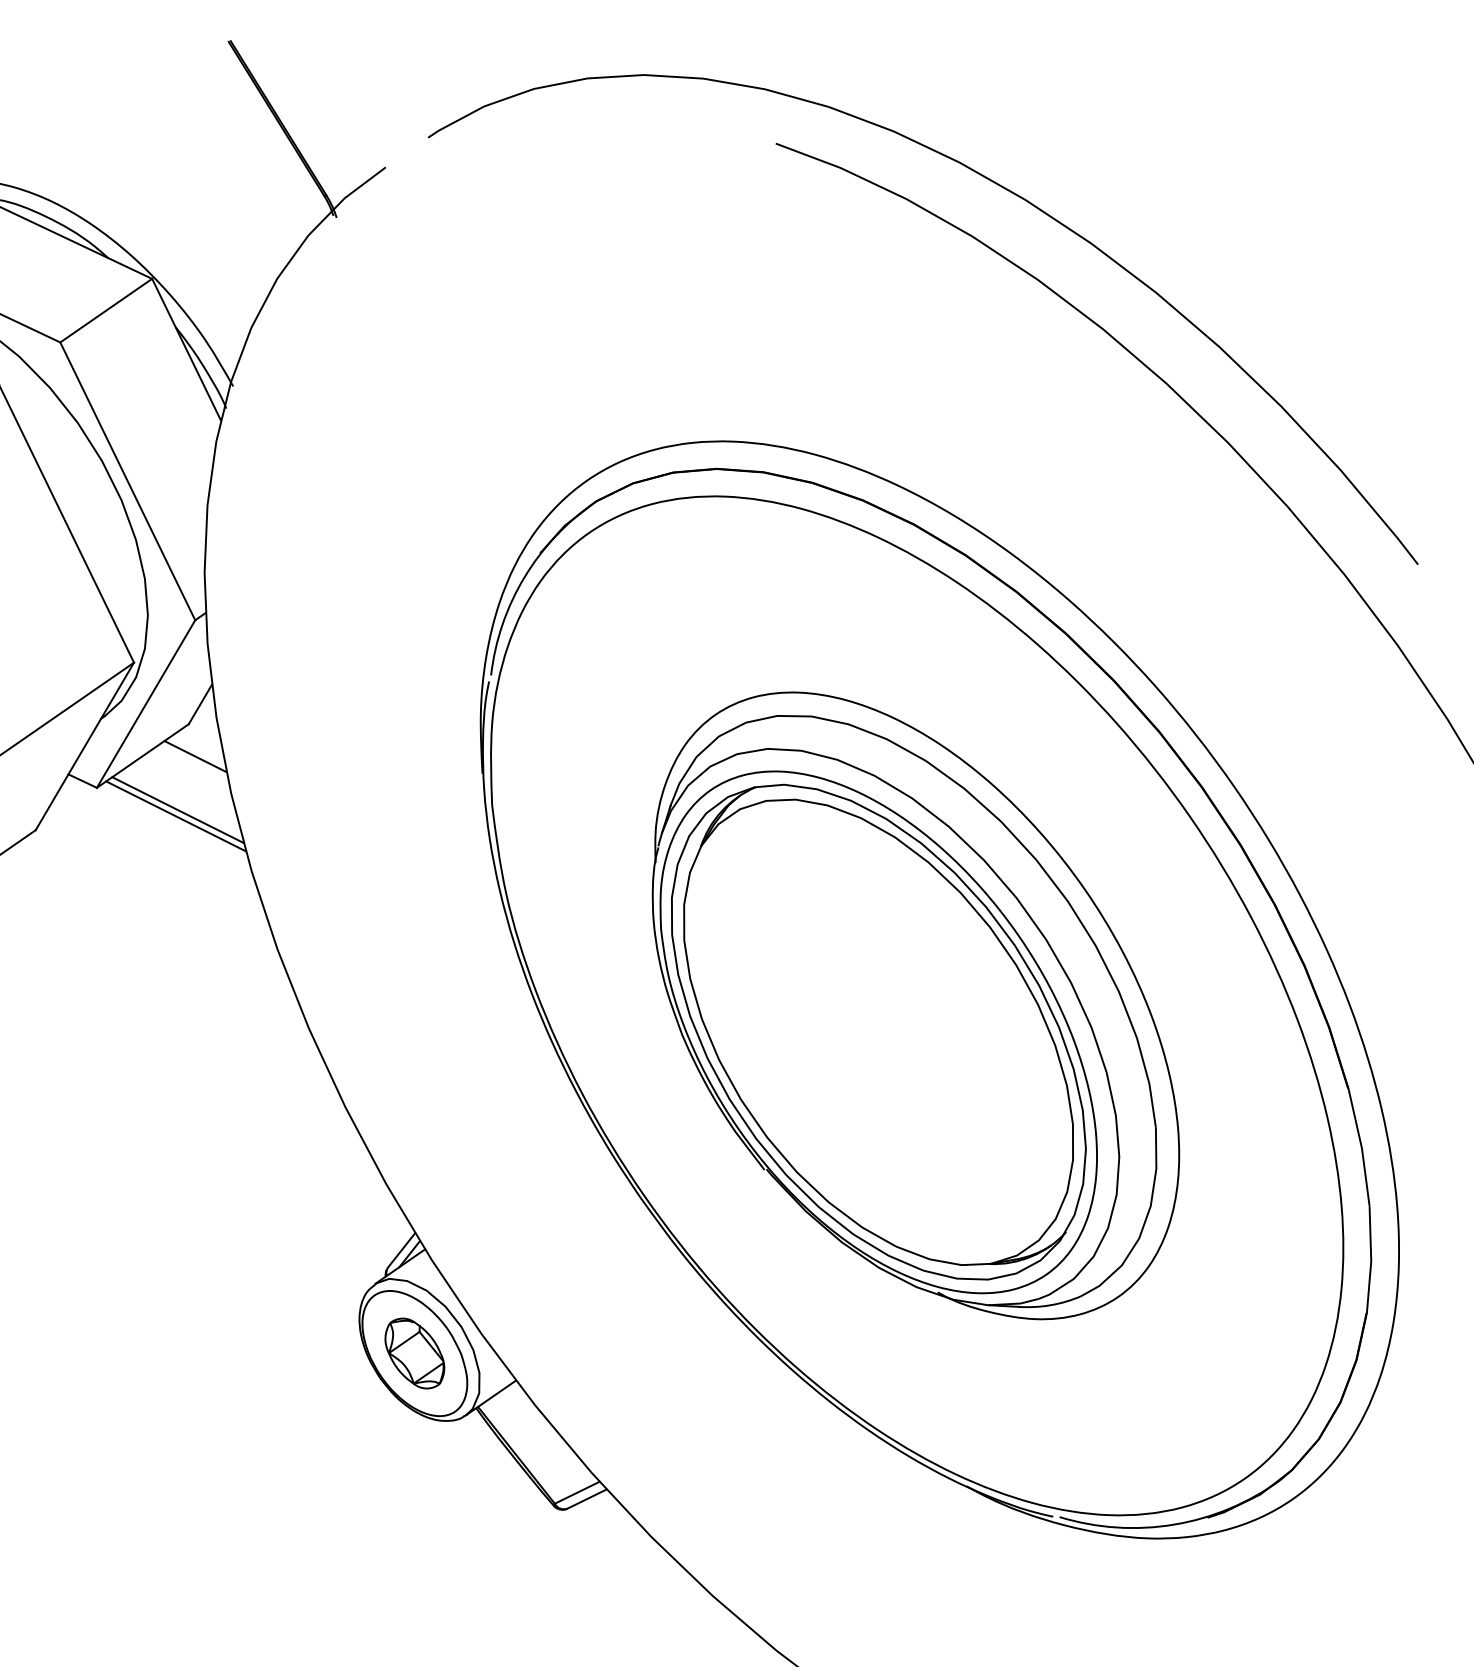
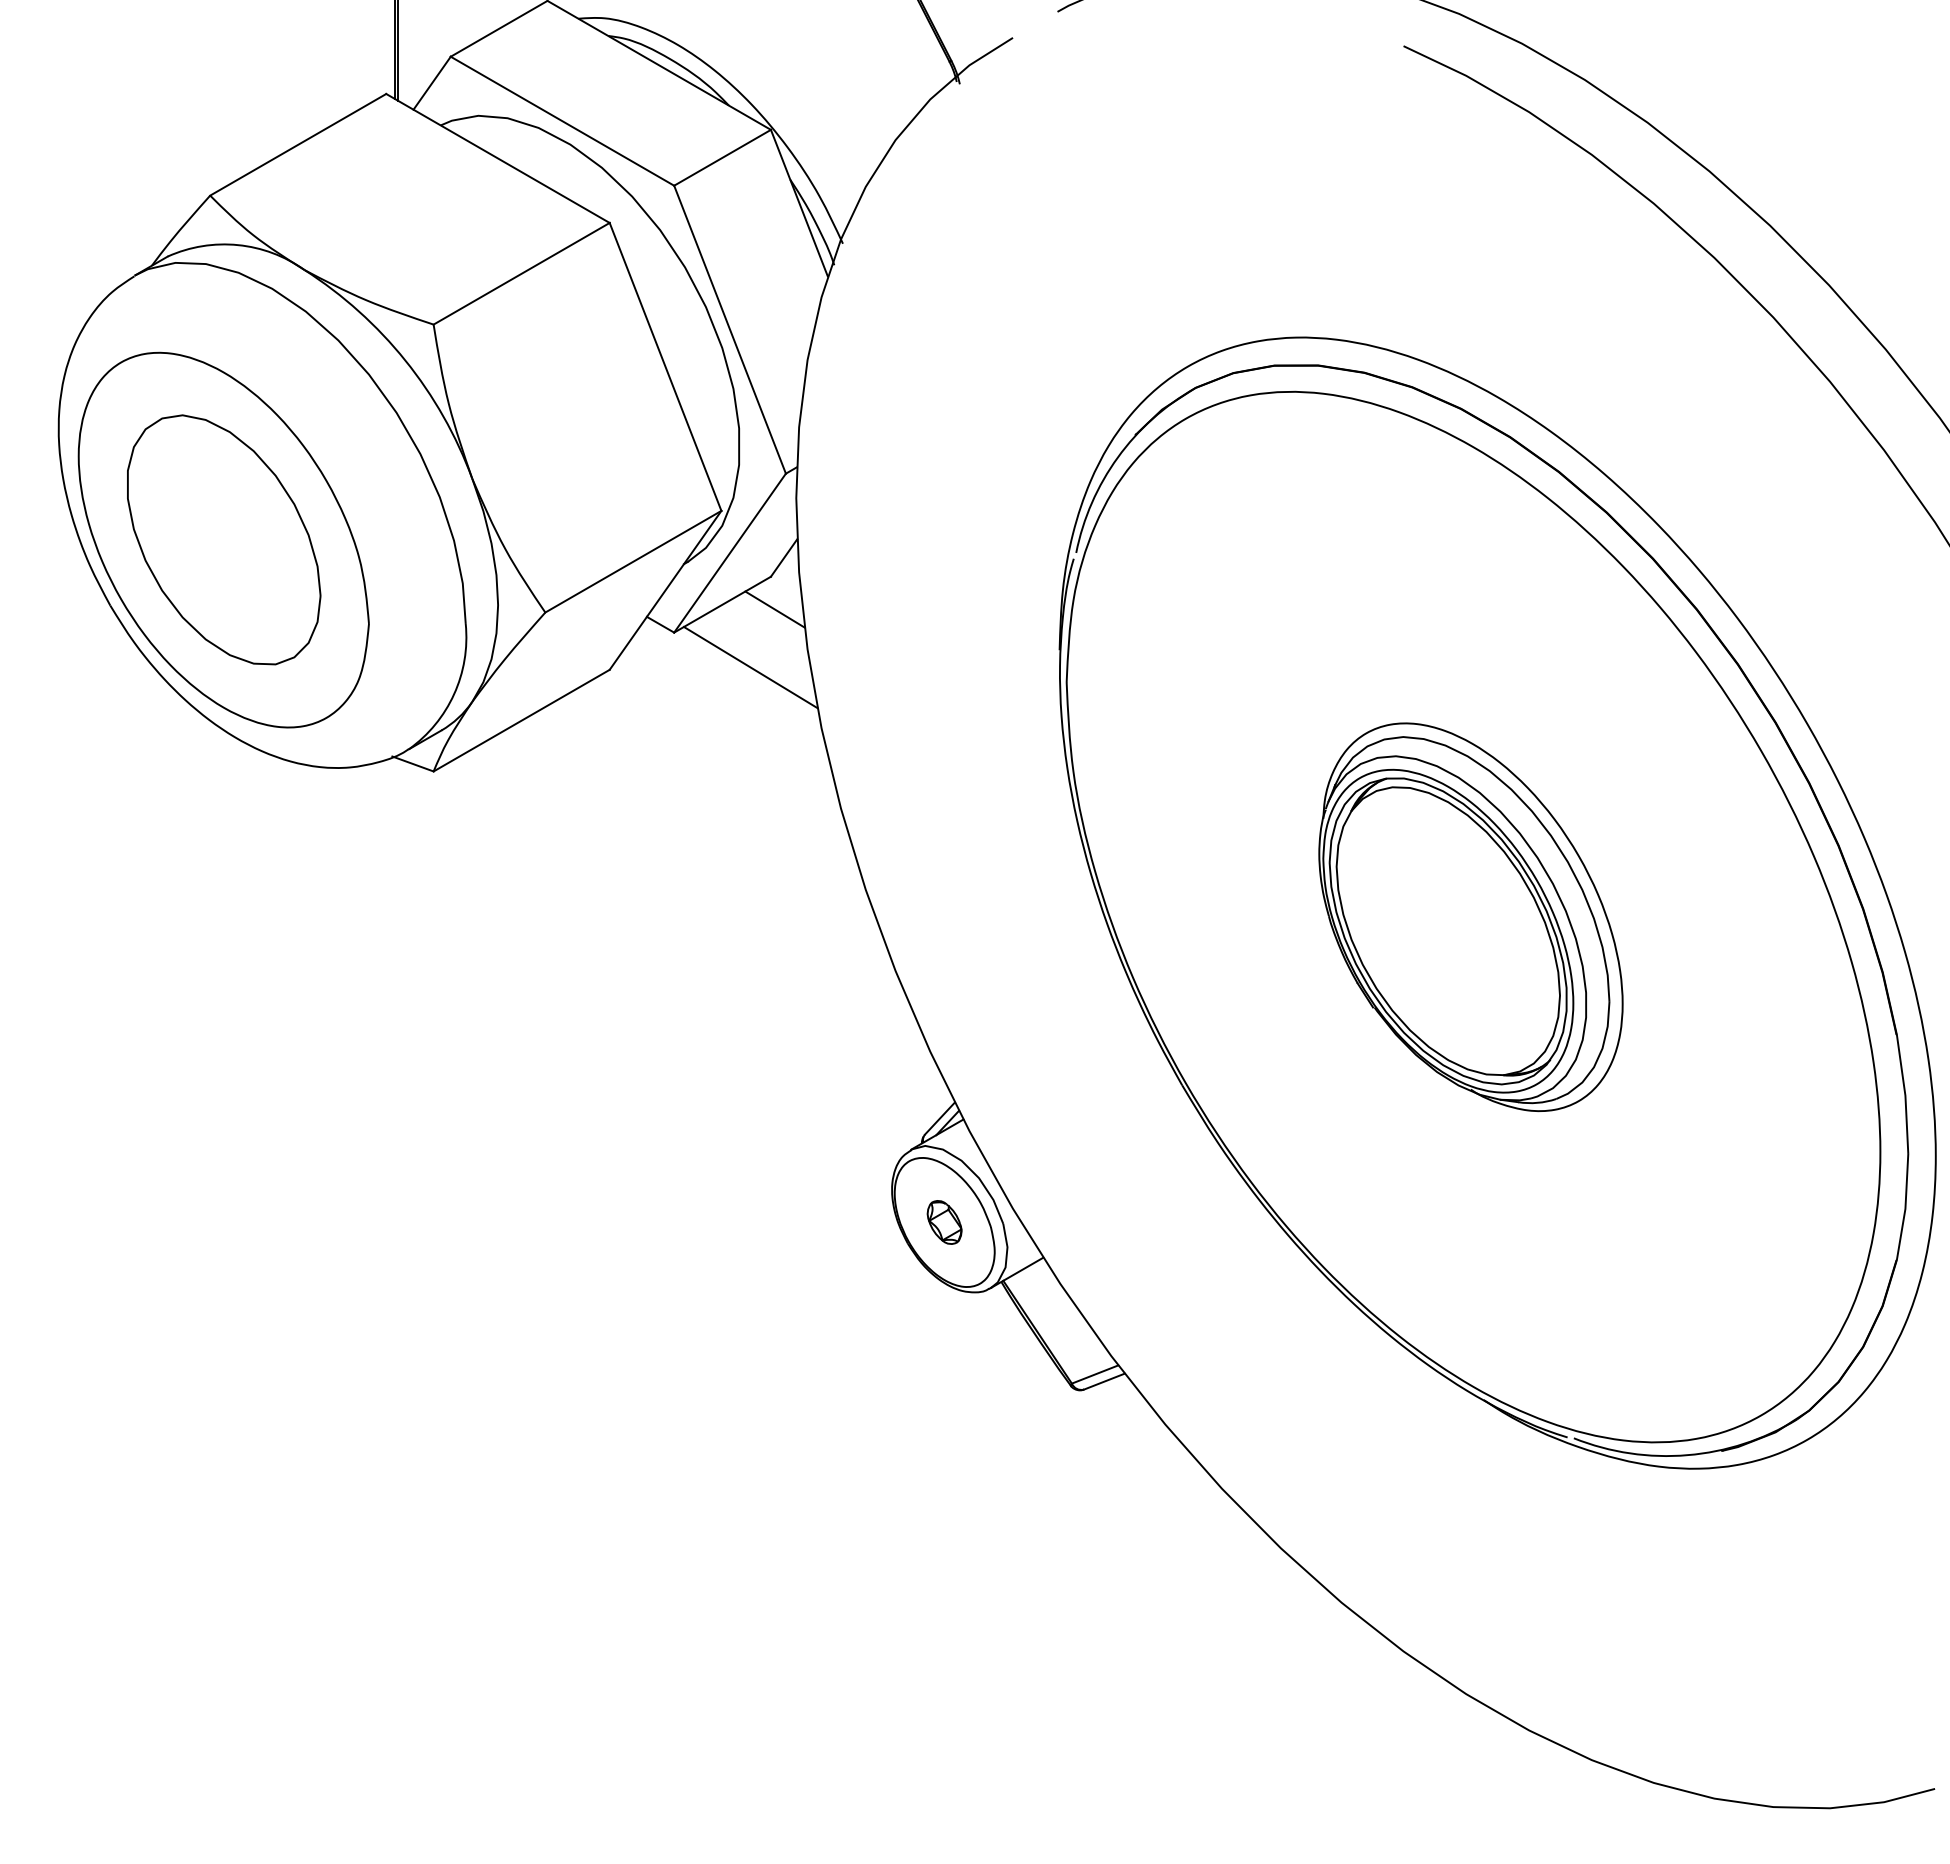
line: (177, 810) -> (752, 661), removed
part: (913, 1006) -> (1470, 917), size x0.6
part: (414, 1353) -> (944, 1222), size x0.6

